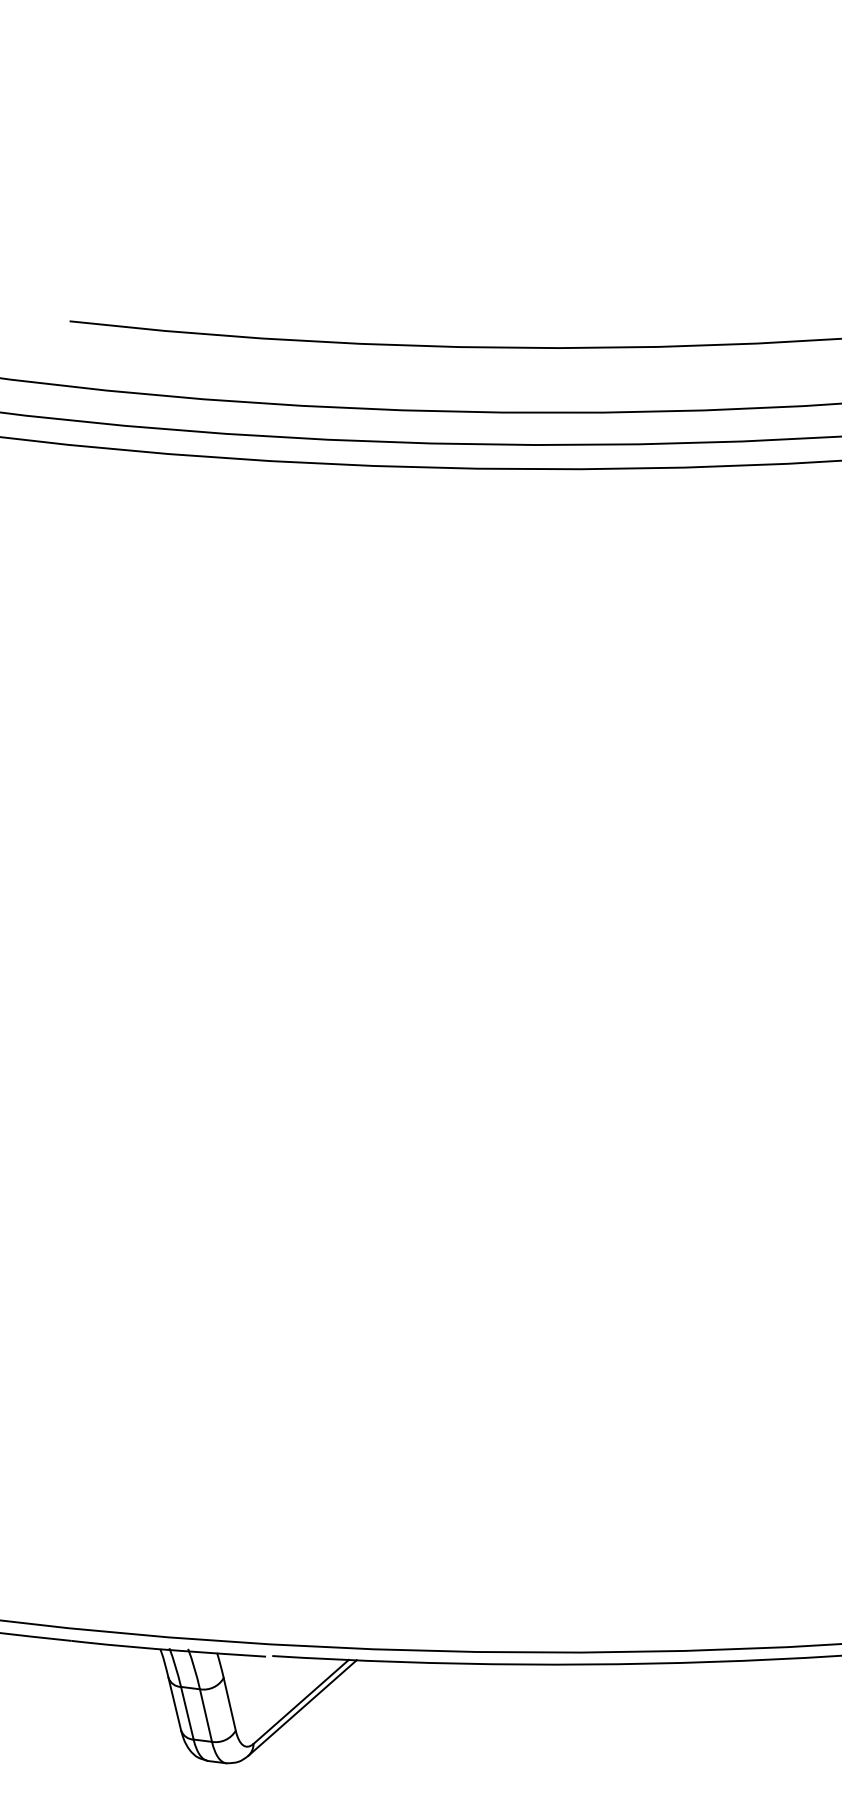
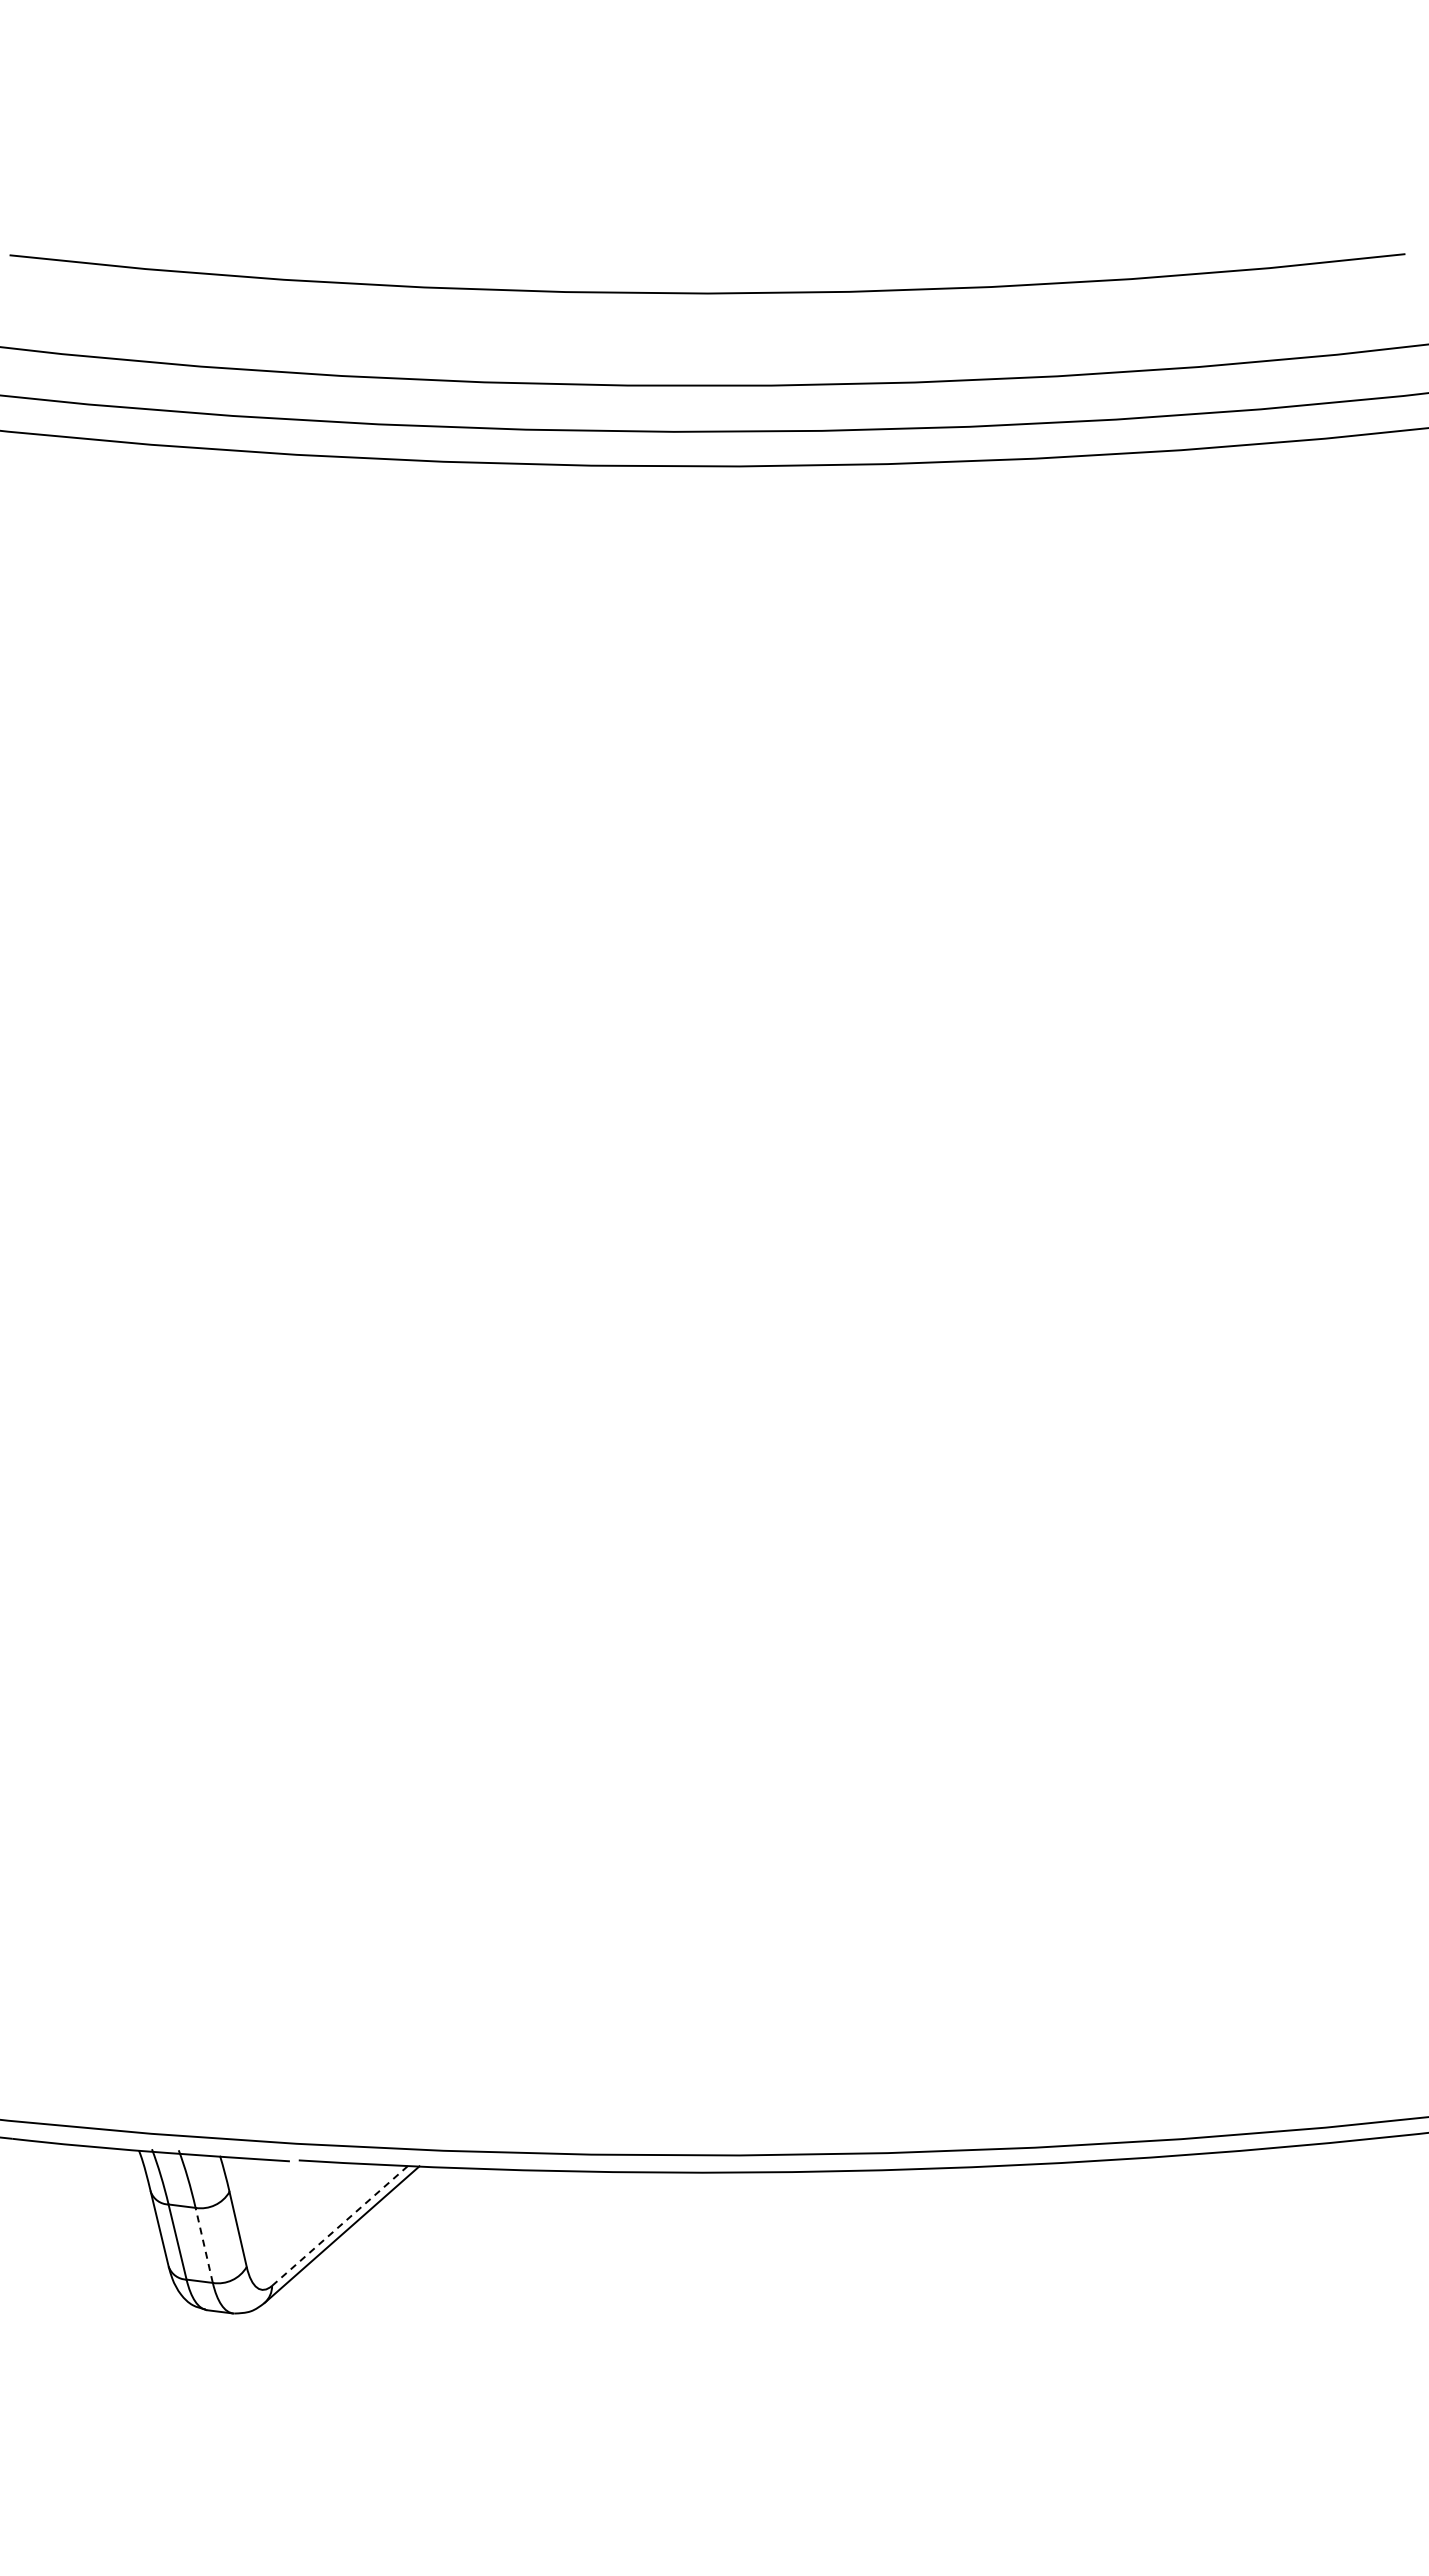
line: (301, 1701) -> (340, 2225), solid -> dashed
line: (206, 1714) -> (204, 2244), solid -> dashed

